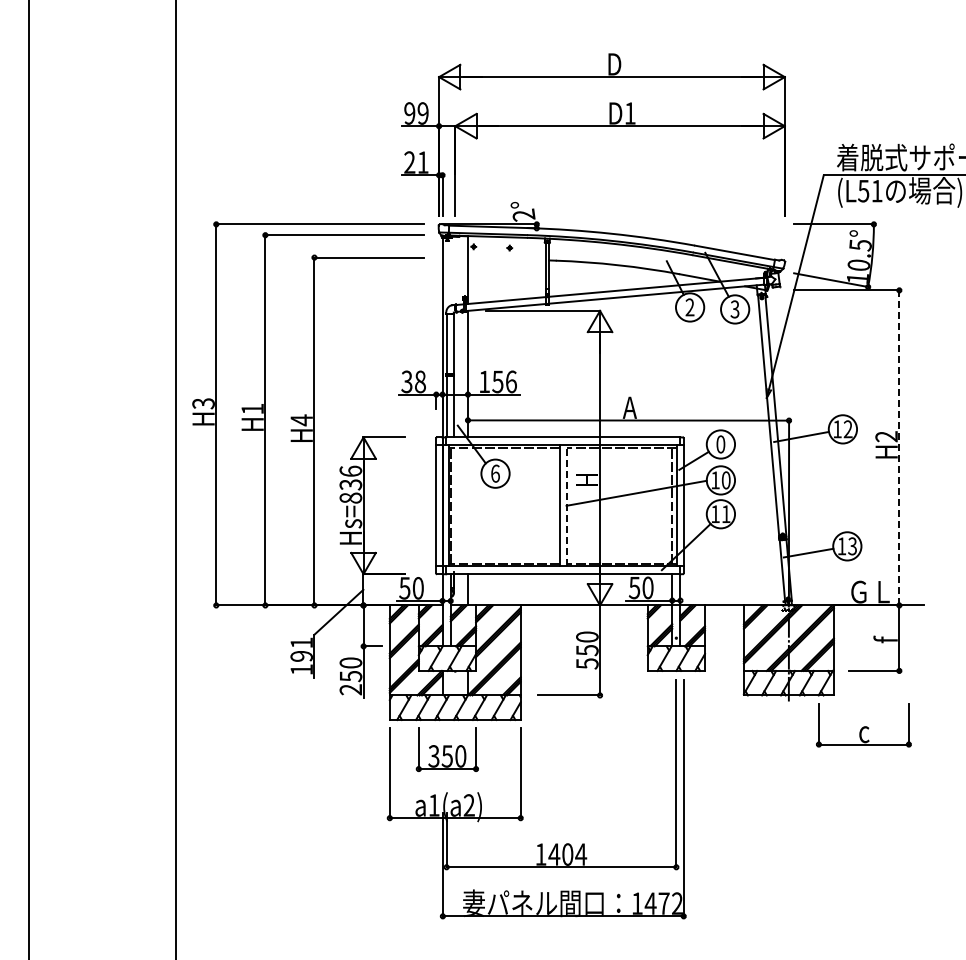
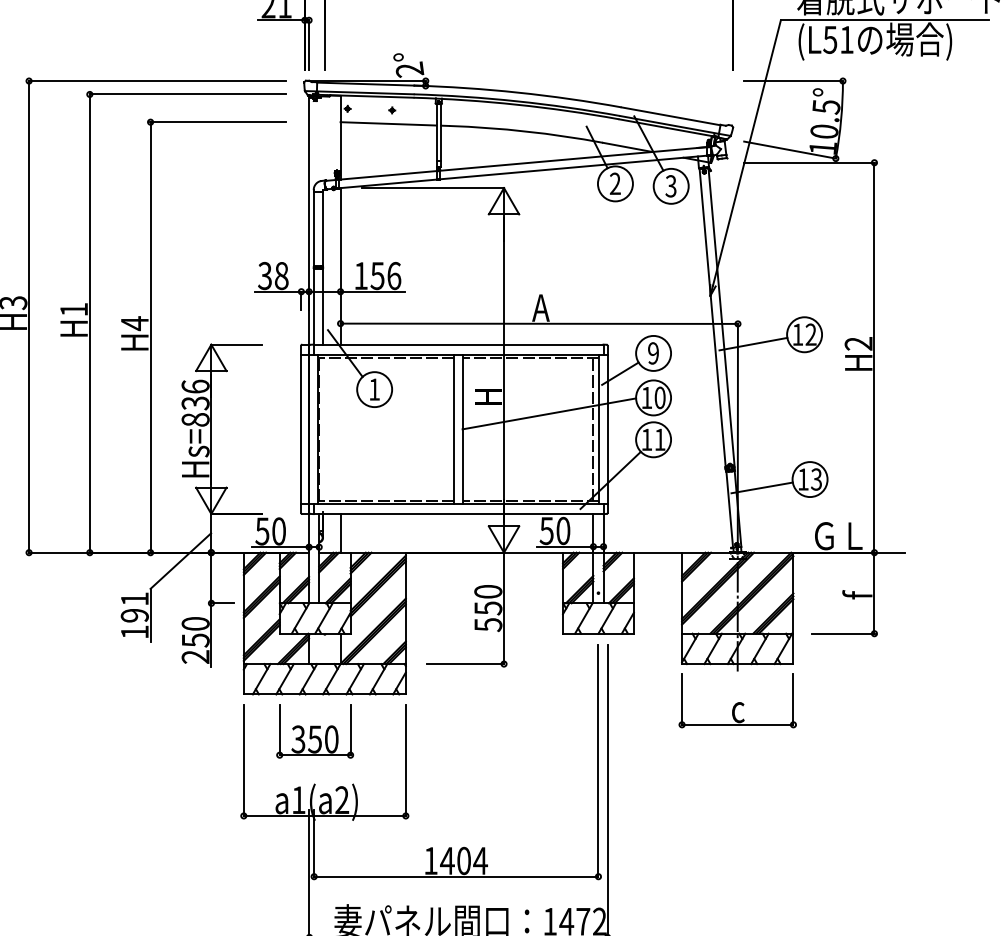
line: (506, 258) -> (388, 123), added
text: (720, 444) -> (653, 353), 0 -> 9
line: (899, 447) -> (874, 357), dashed -> solid
text: (495, 473) -> (374, 389), 6 -> 1
line: (566, 505) -> (462, 428), dashed -> solid
part: (863, 725) -> (737, 701), moved

